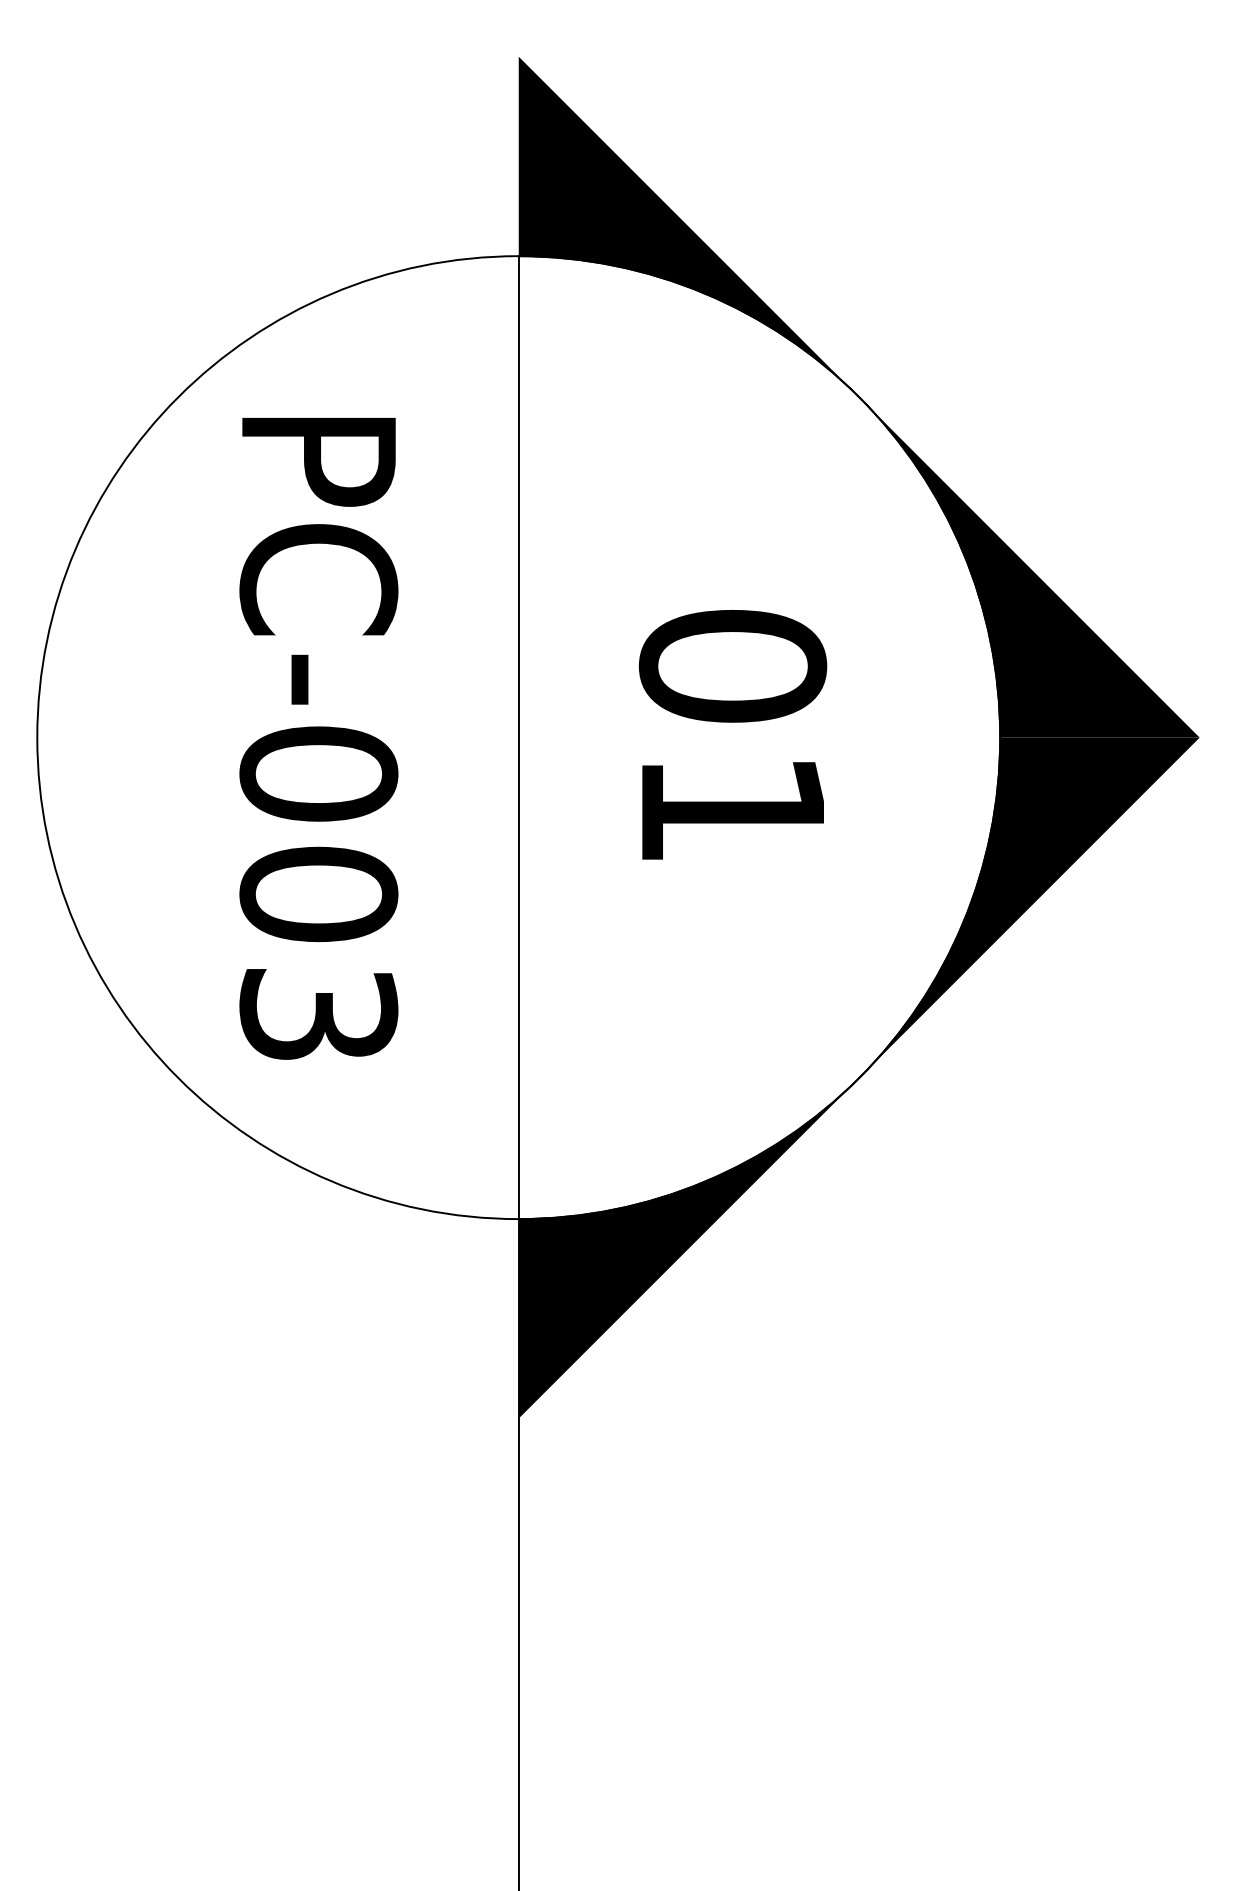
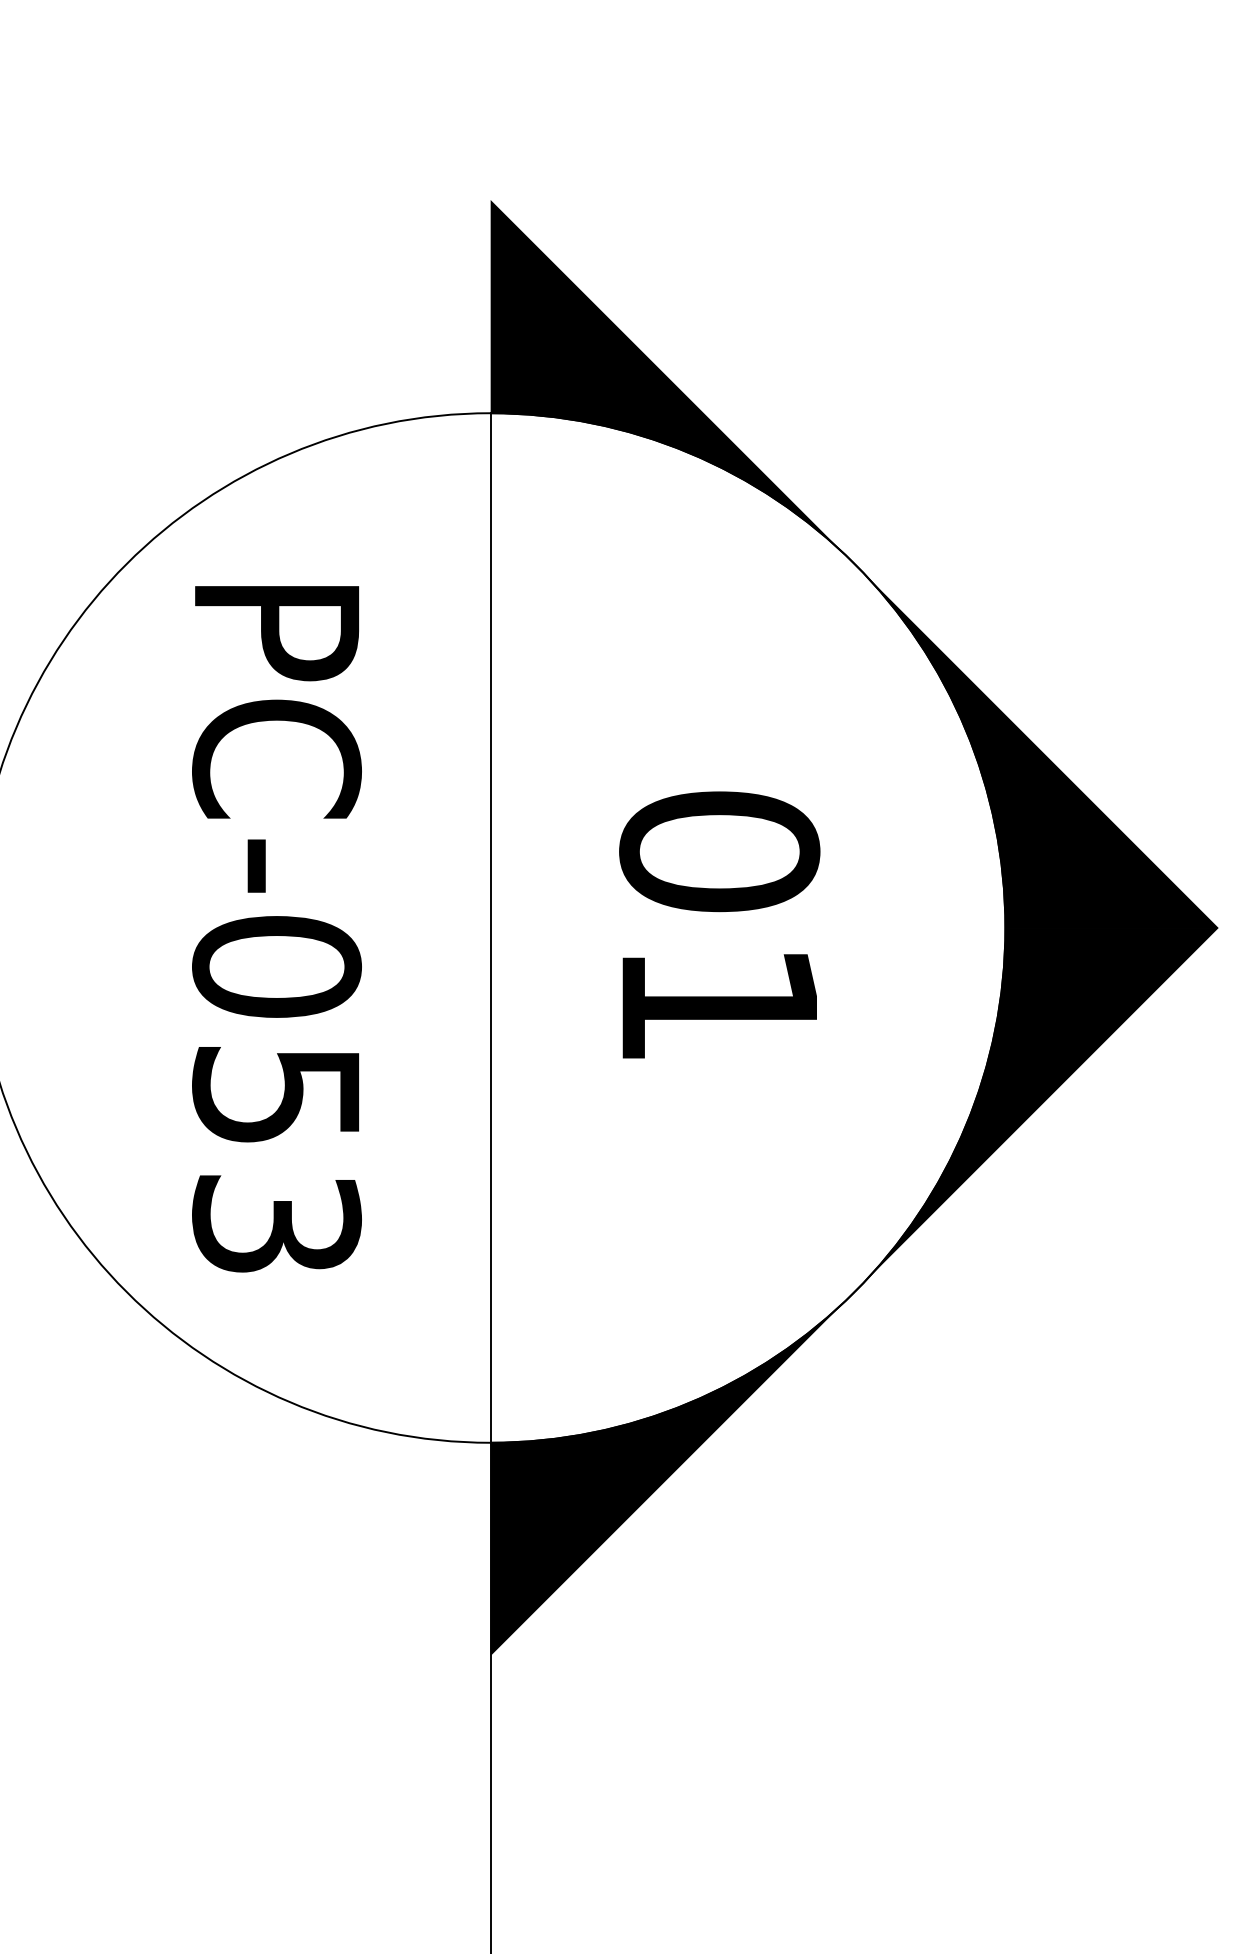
text: (318, 894) -> (276, 1095), PC-003 -> PC-053

